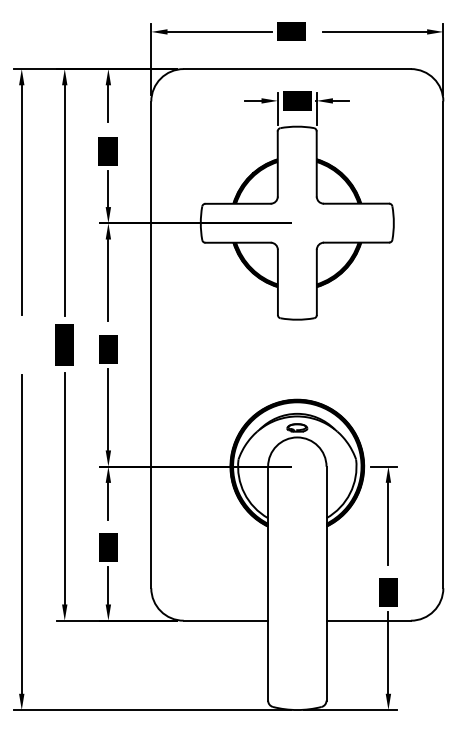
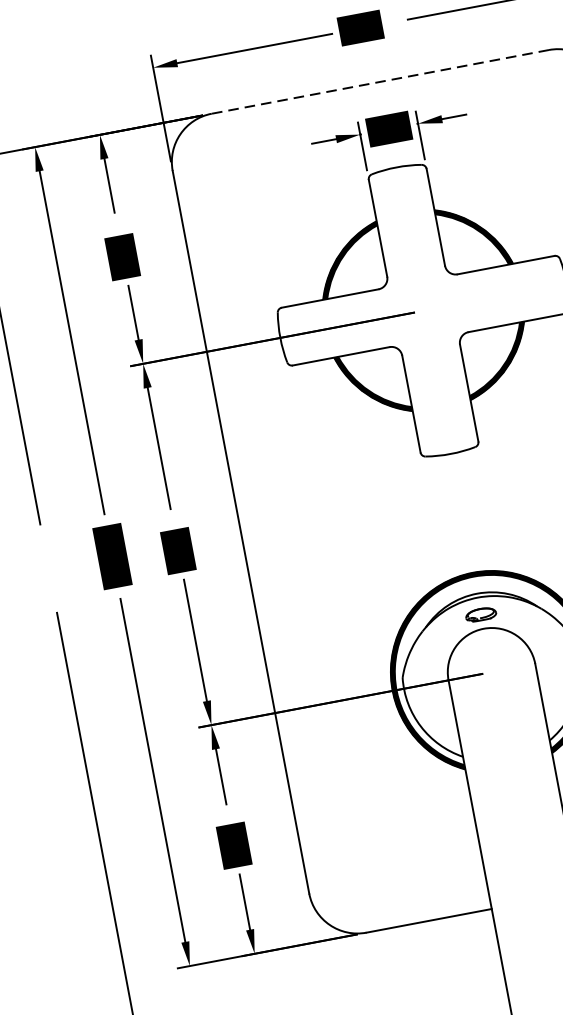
line: (297, 69) -> (380, 82), solid -> dashed

